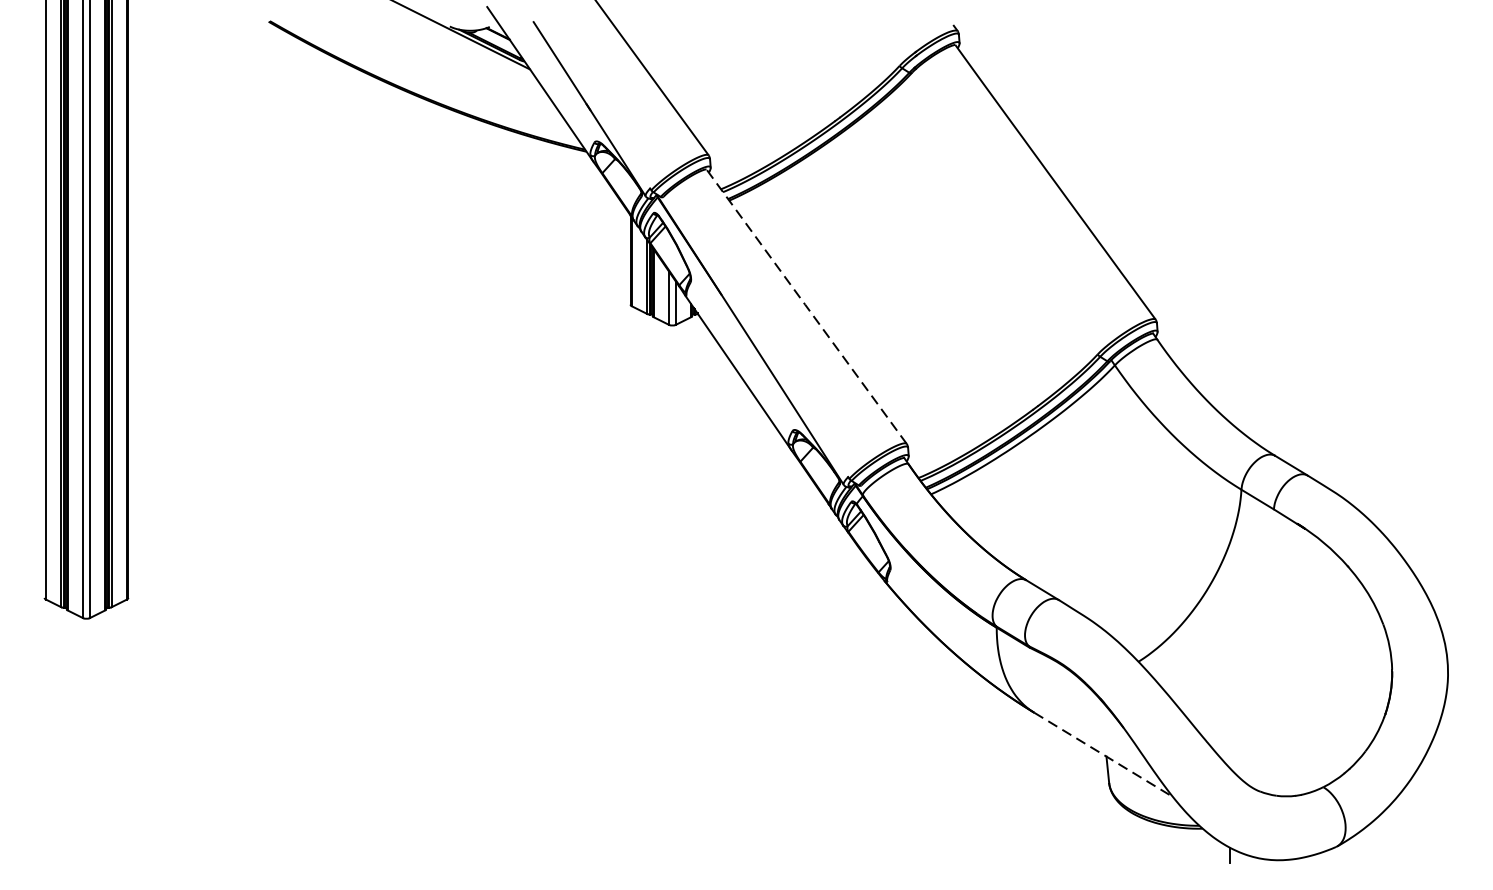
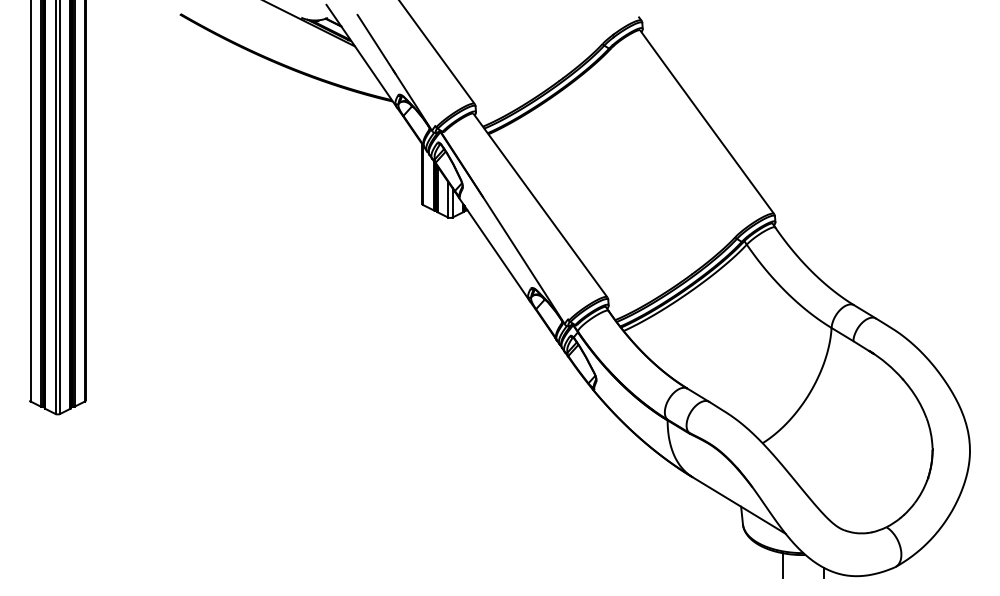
line: (805, 305) -> (539, 204), dashed -> solid
line: (1104, 754) -> (739, 505), dashed -> solid
line: (1168, 844) -> (782, 565), added

